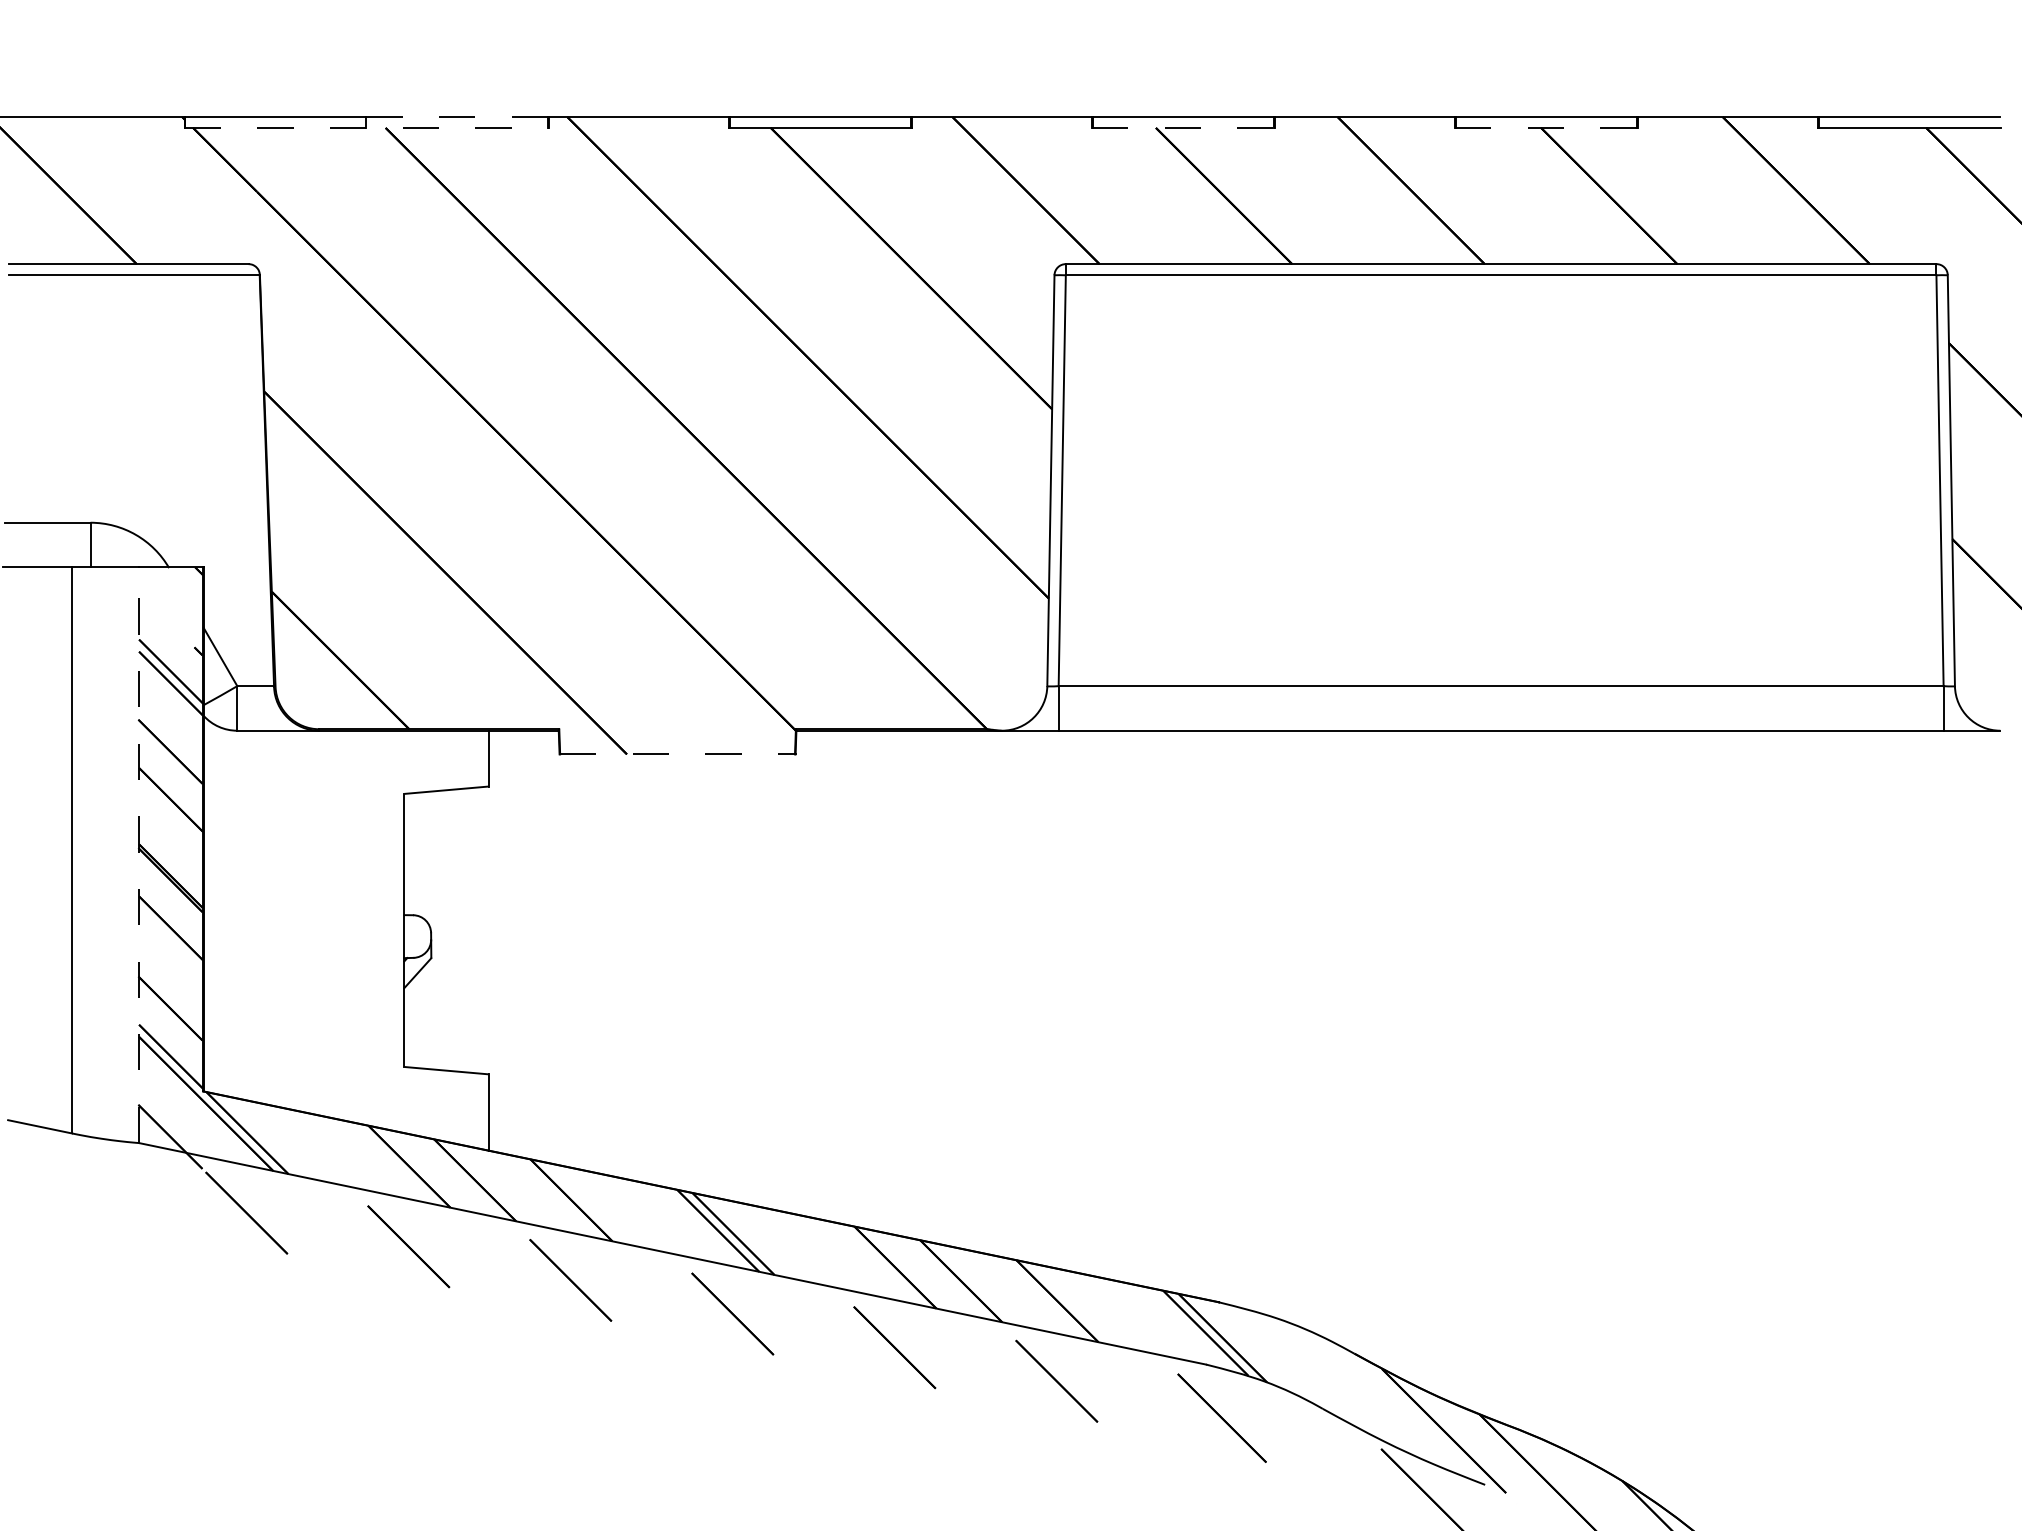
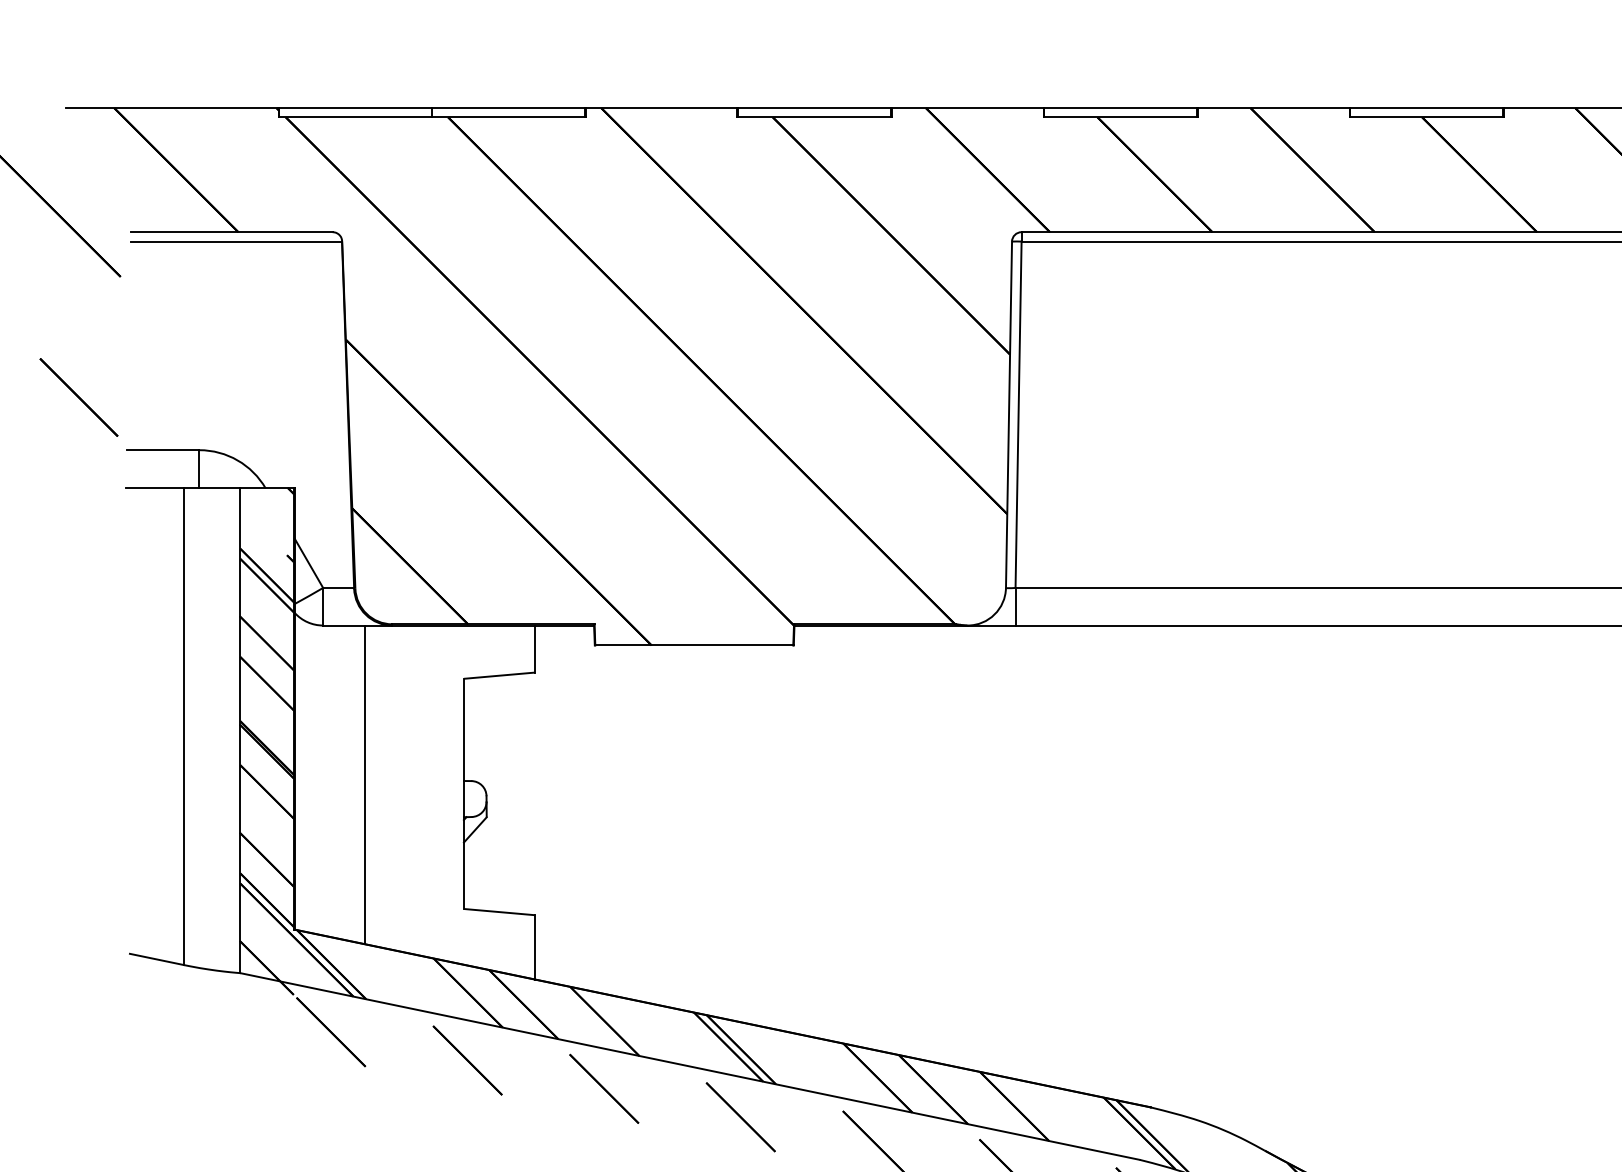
line: (457, 117) -> (508, 108), dashed -> solid
line: (366, 127) -> (432, 117), dashed -> solid
line: (1183, 127) -> (1120, 117), dashed -> solid
line: (1546, 127) -> (1426, 117), dashed -> solid
line: (678, 754) -> (695, 645), dashed -> solid
line: (139, 855) -> (240, 730), dashed -> solid
line: (286, 919) -> (364, 784), added

